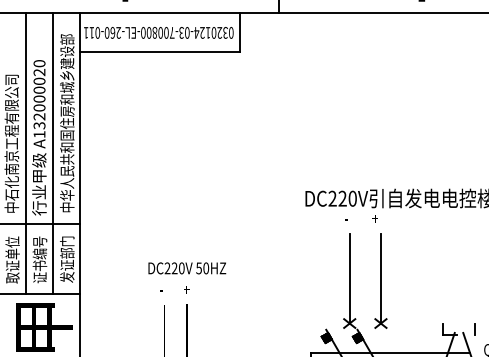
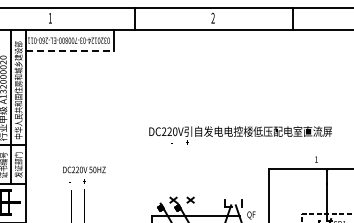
line: (160, 52) -> (69, 51), solid -> dashed
line: (349, 278) -> (173, 175), removed
line: (380, 278) -> (190, 175), removed

